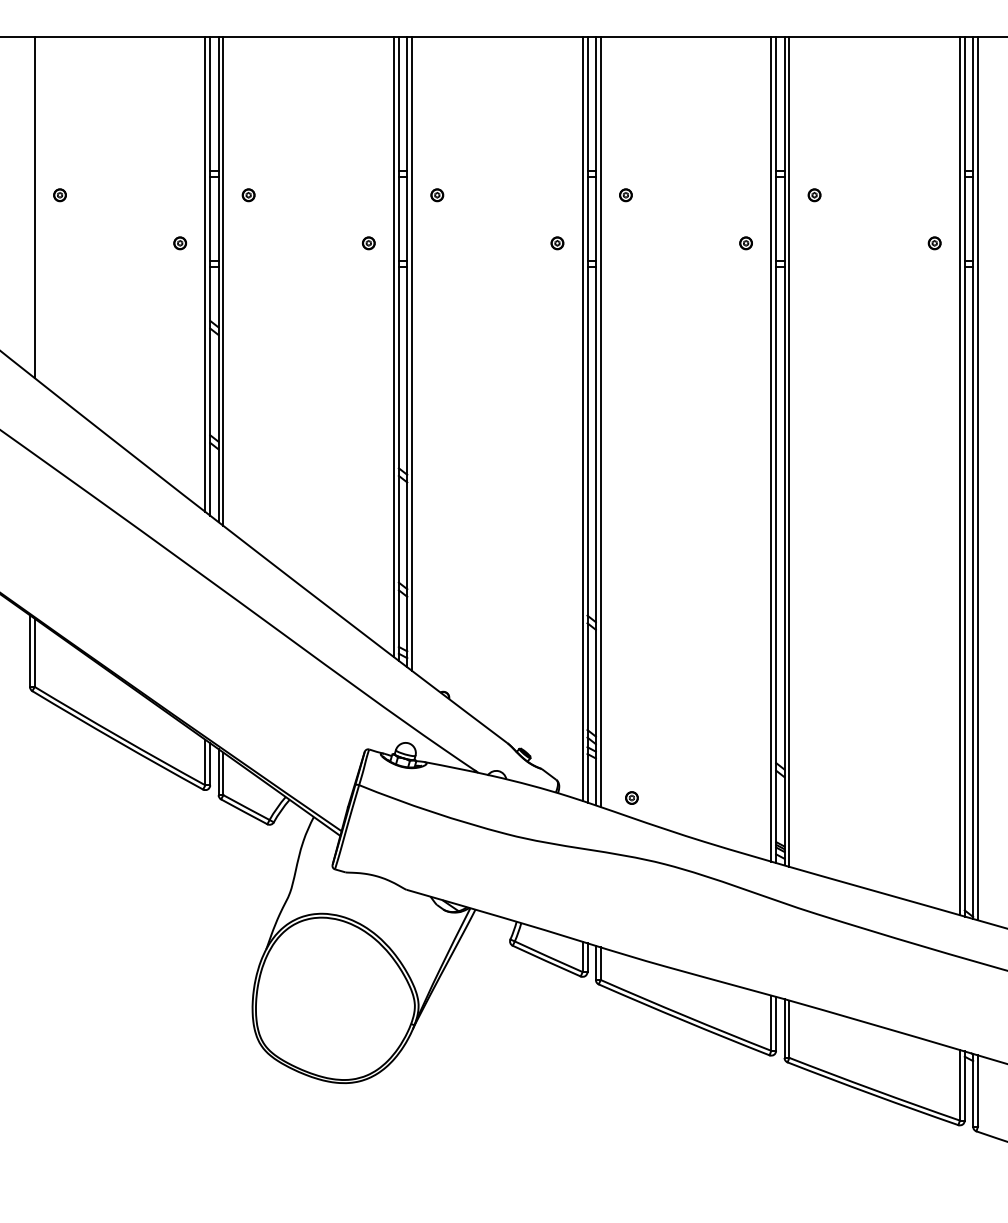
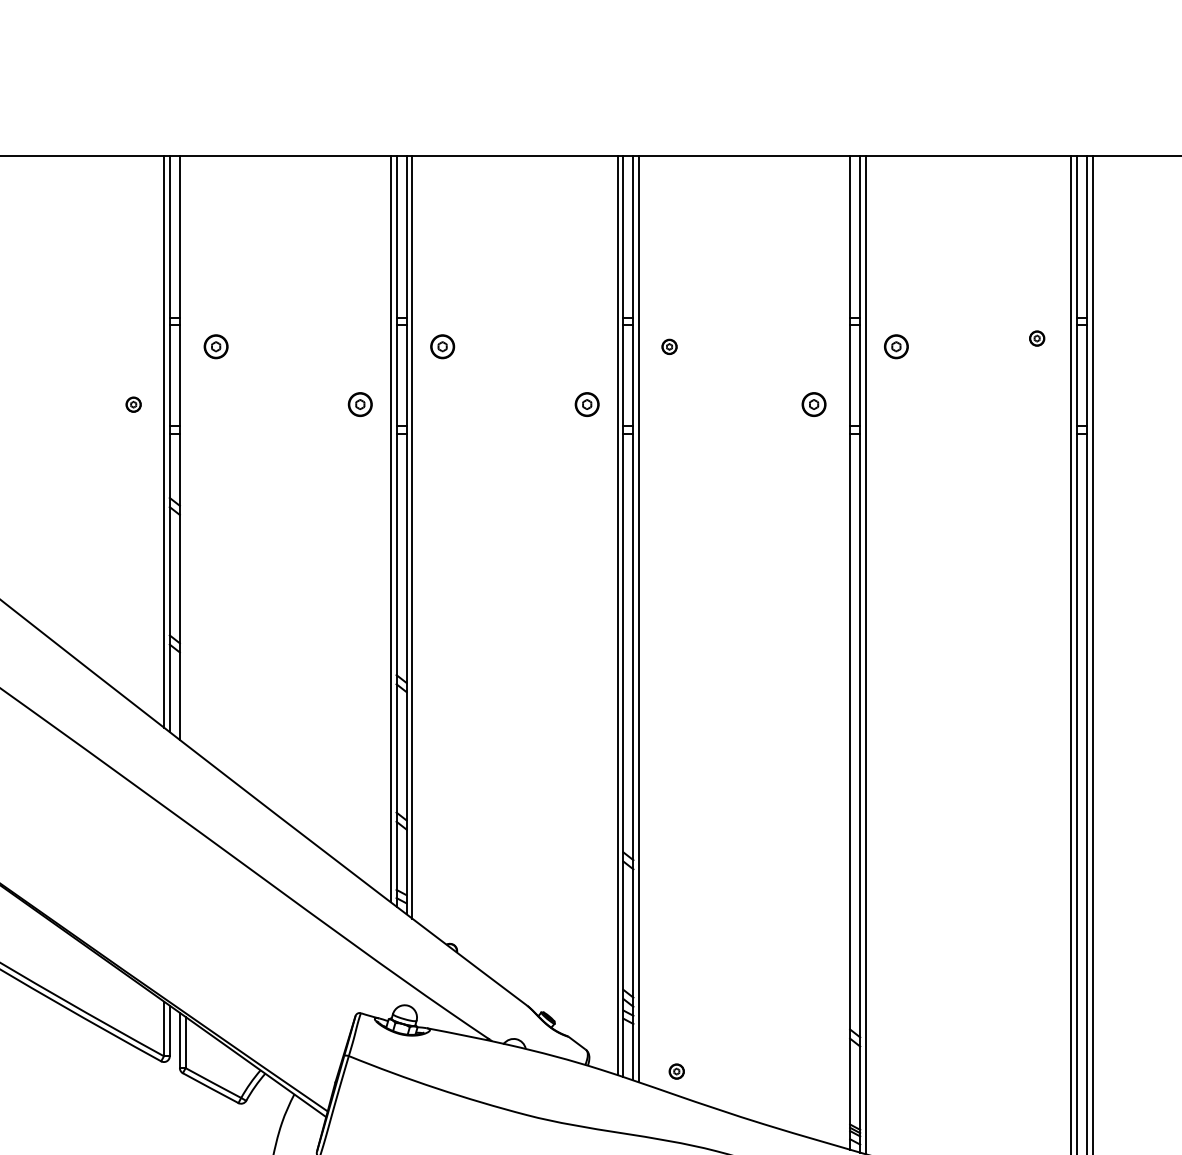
part: (248, 195) -> (215, 347), size x1.6
part: (437, 195) -> (443, 347), size x1.6
part: (814, 195) -> (896, 347), size x1.6
part: (368, 243) -> (360, 404), size x1.6
part: (557, 243) -> (587, 404), size x1.6
part: (745, 243) -> (813, 404), size x1.6
part: (934, 243) -> (1036, 338), moved
line: (223, 280) -> (185, 449), removed
line: (771, 448) -> (844, 651), removed

